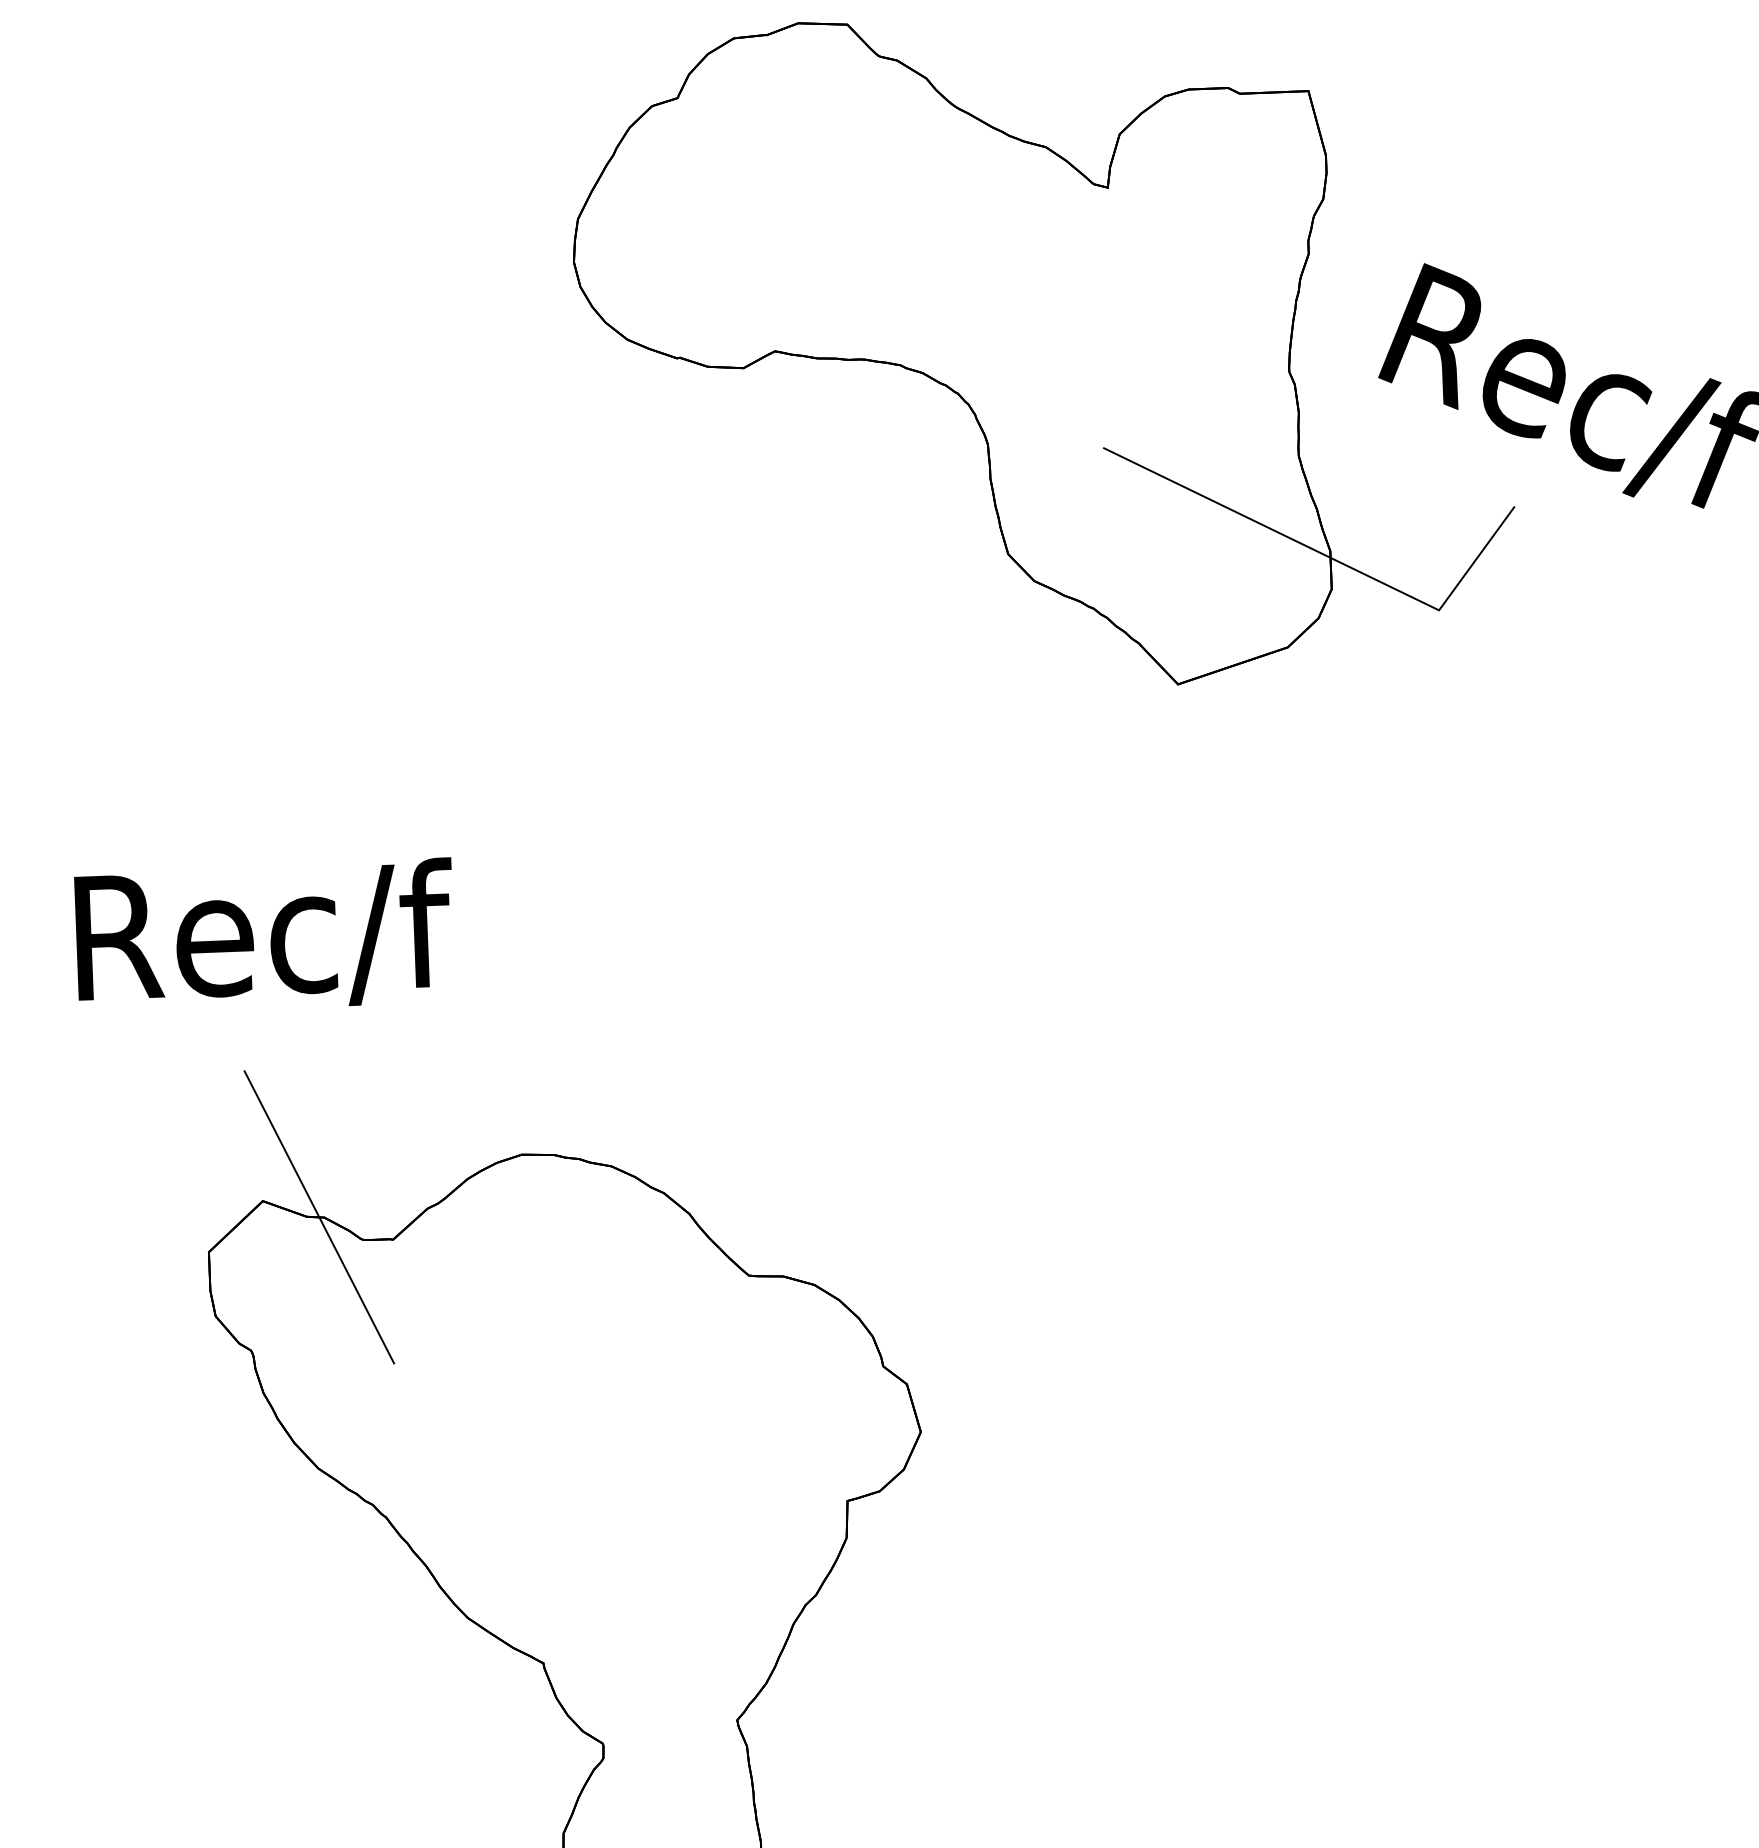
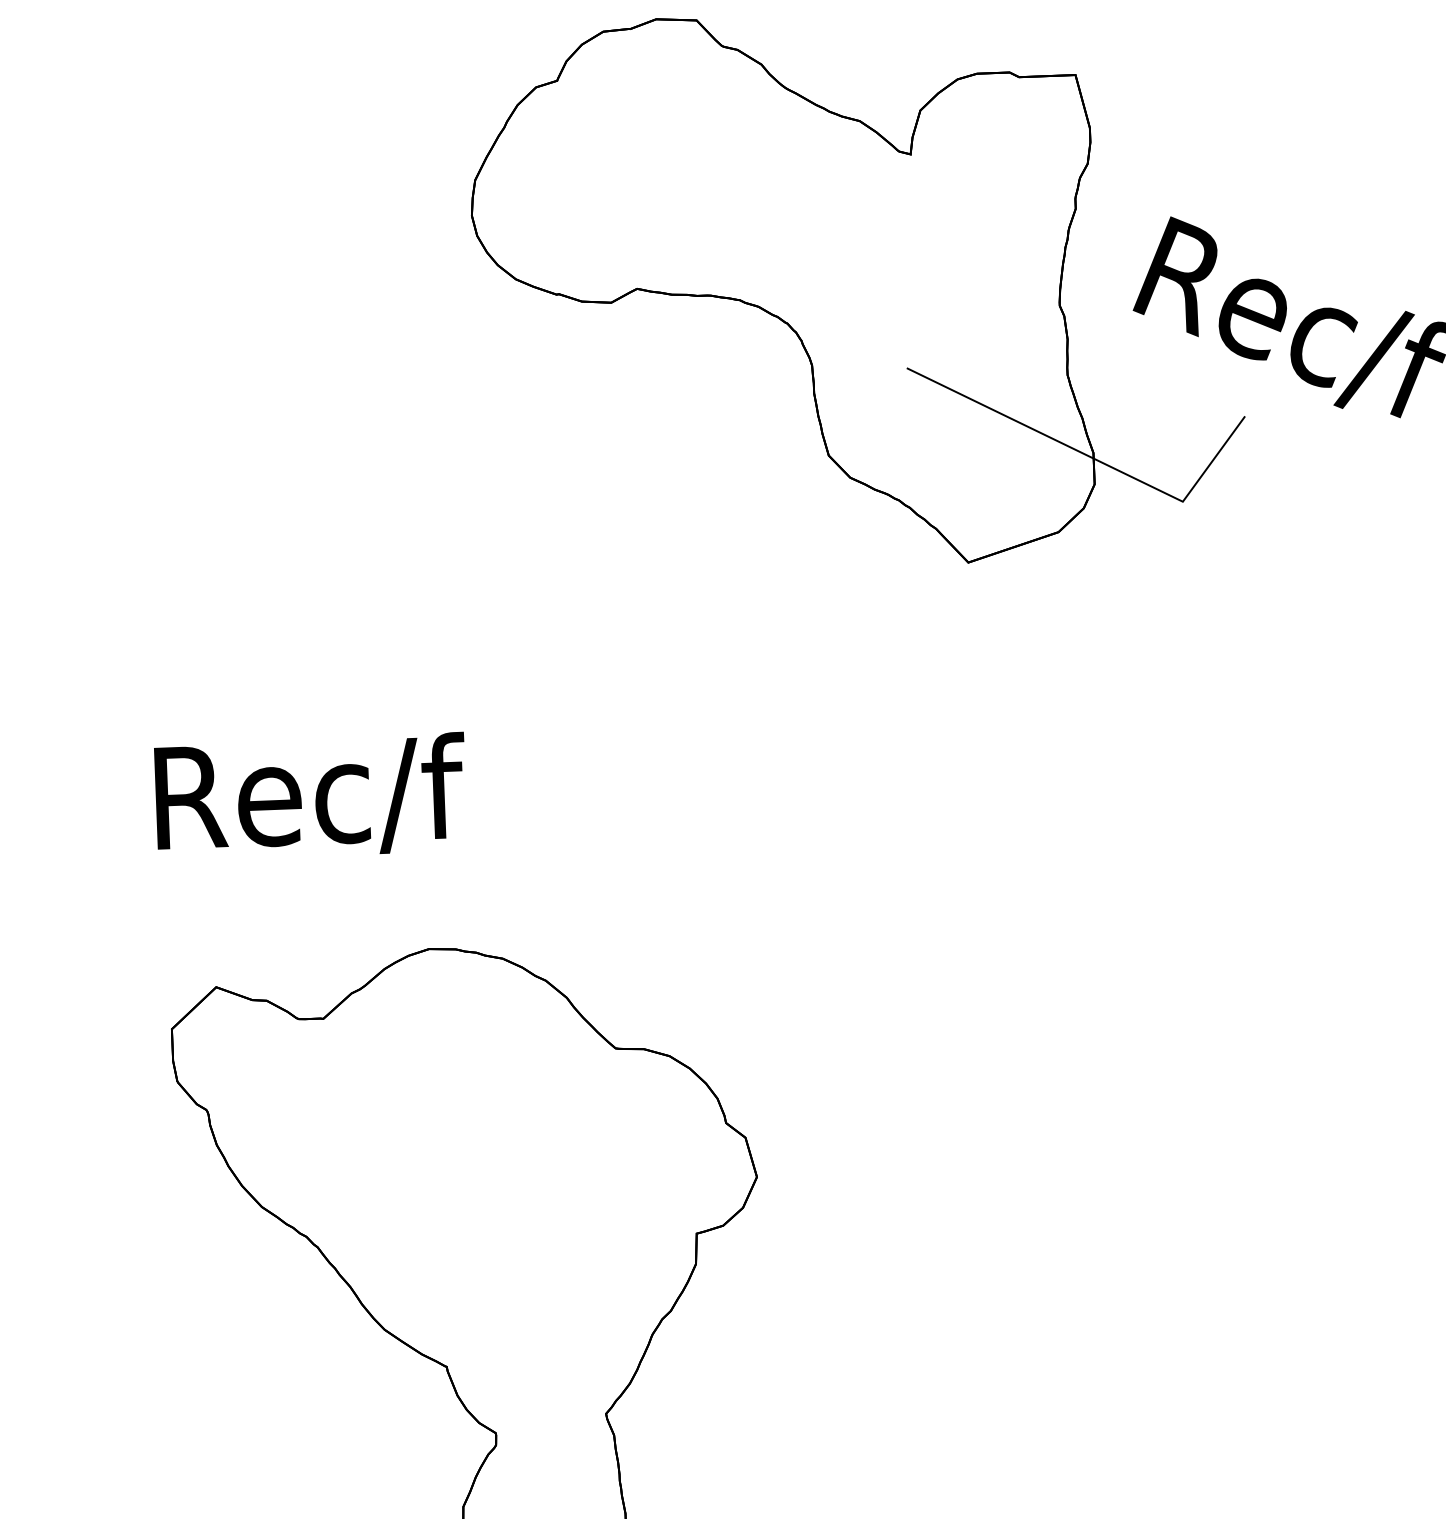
text: (262, 931) -> (308, 792), moved
line: (319, 1217) -> (262, 1000), removed

